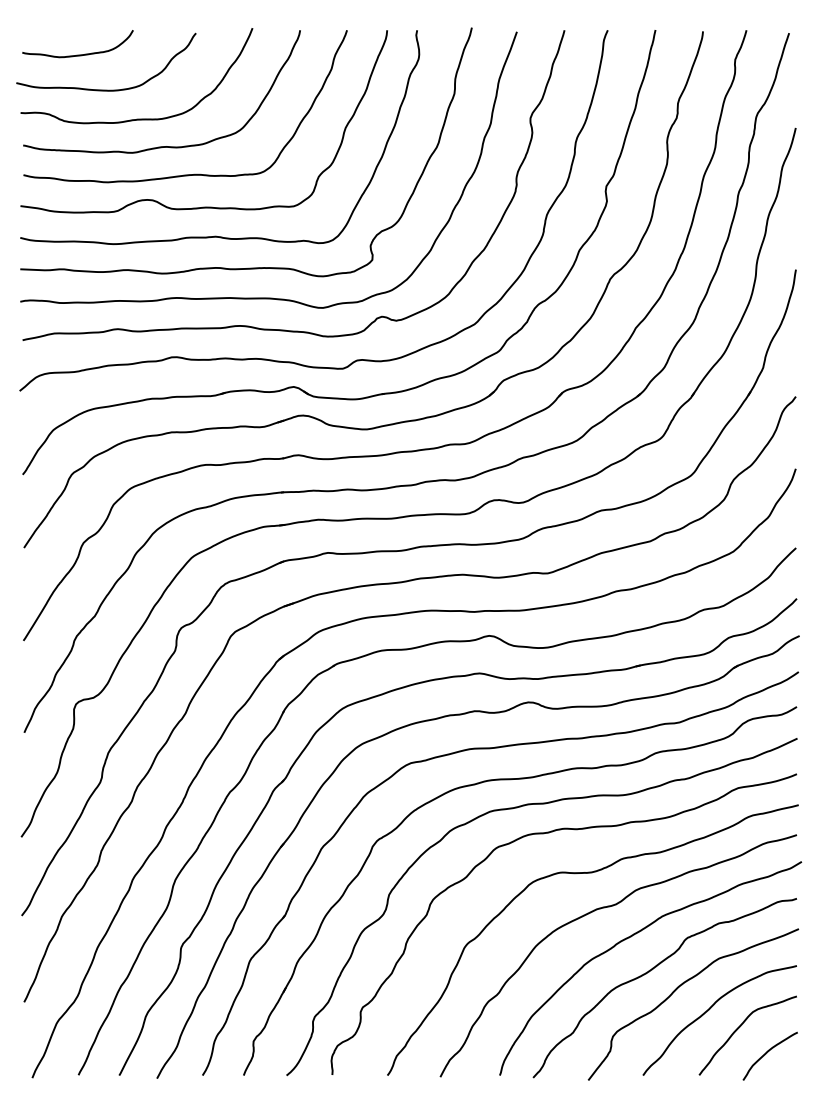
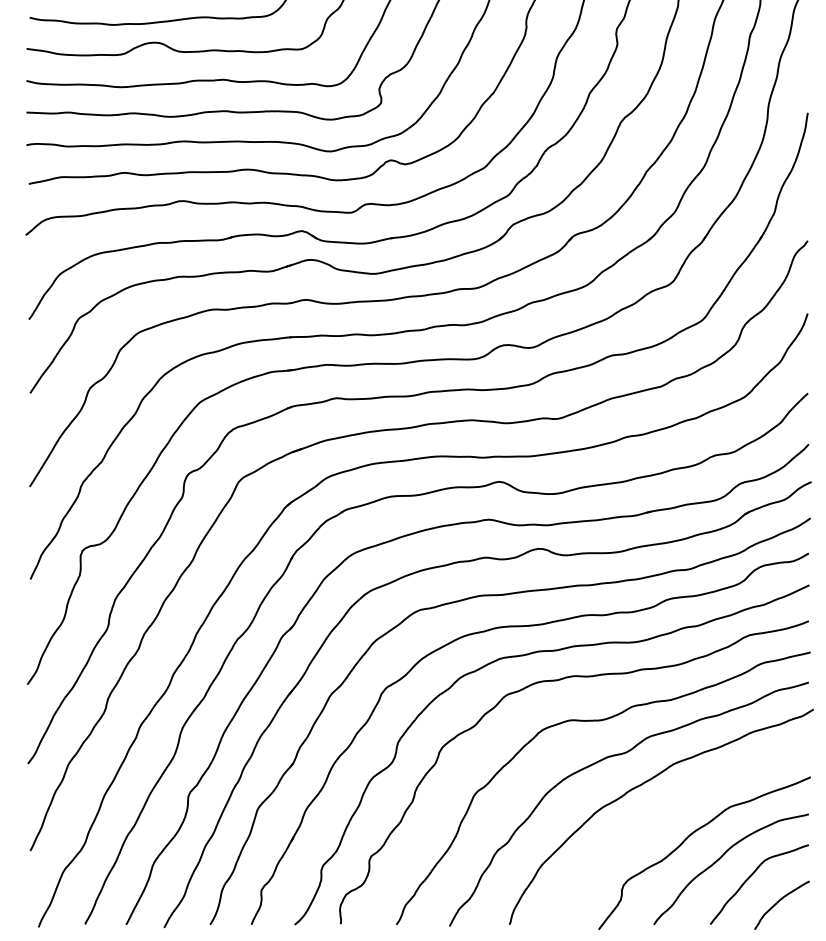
curve: (652, 970) -> (663, 818), removed

